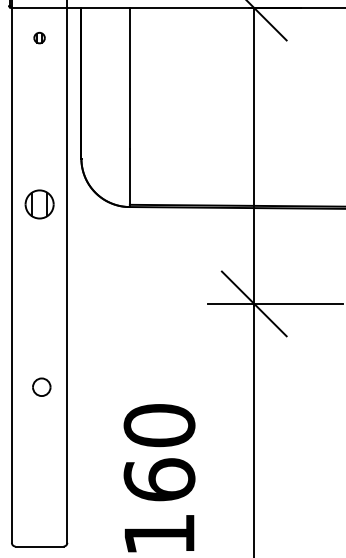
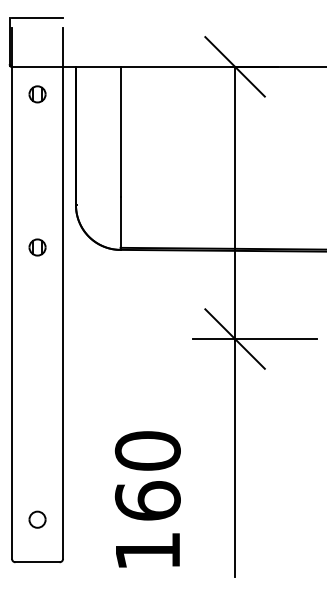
part: (39, 38) -> (37, 94), size x1.67
part: (39, 204) -> (37, 247), size x0.62
part: (41, 387) -> (37, 519), moved

